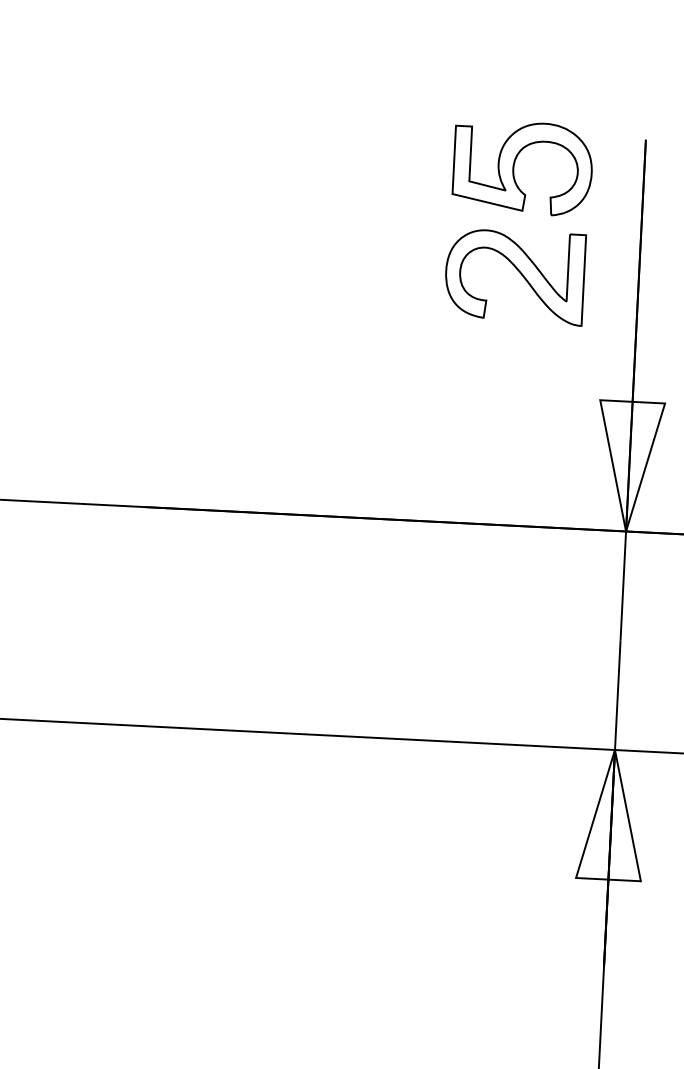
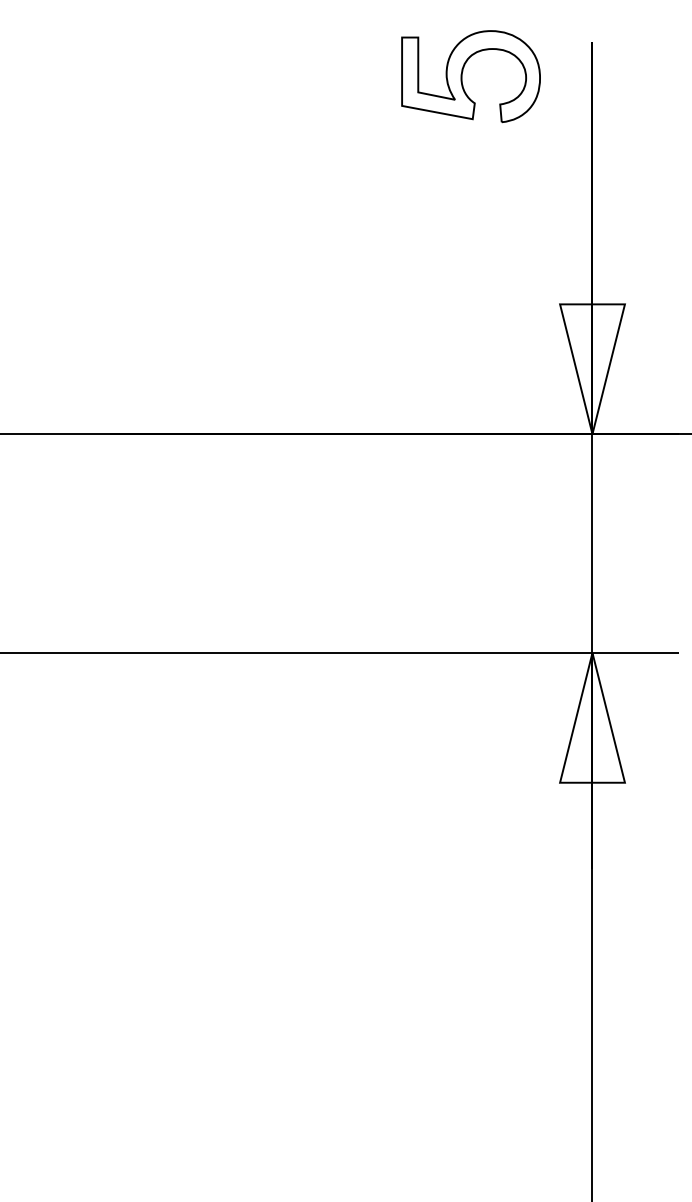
part: (520, 275) -> (474, 183), removed

